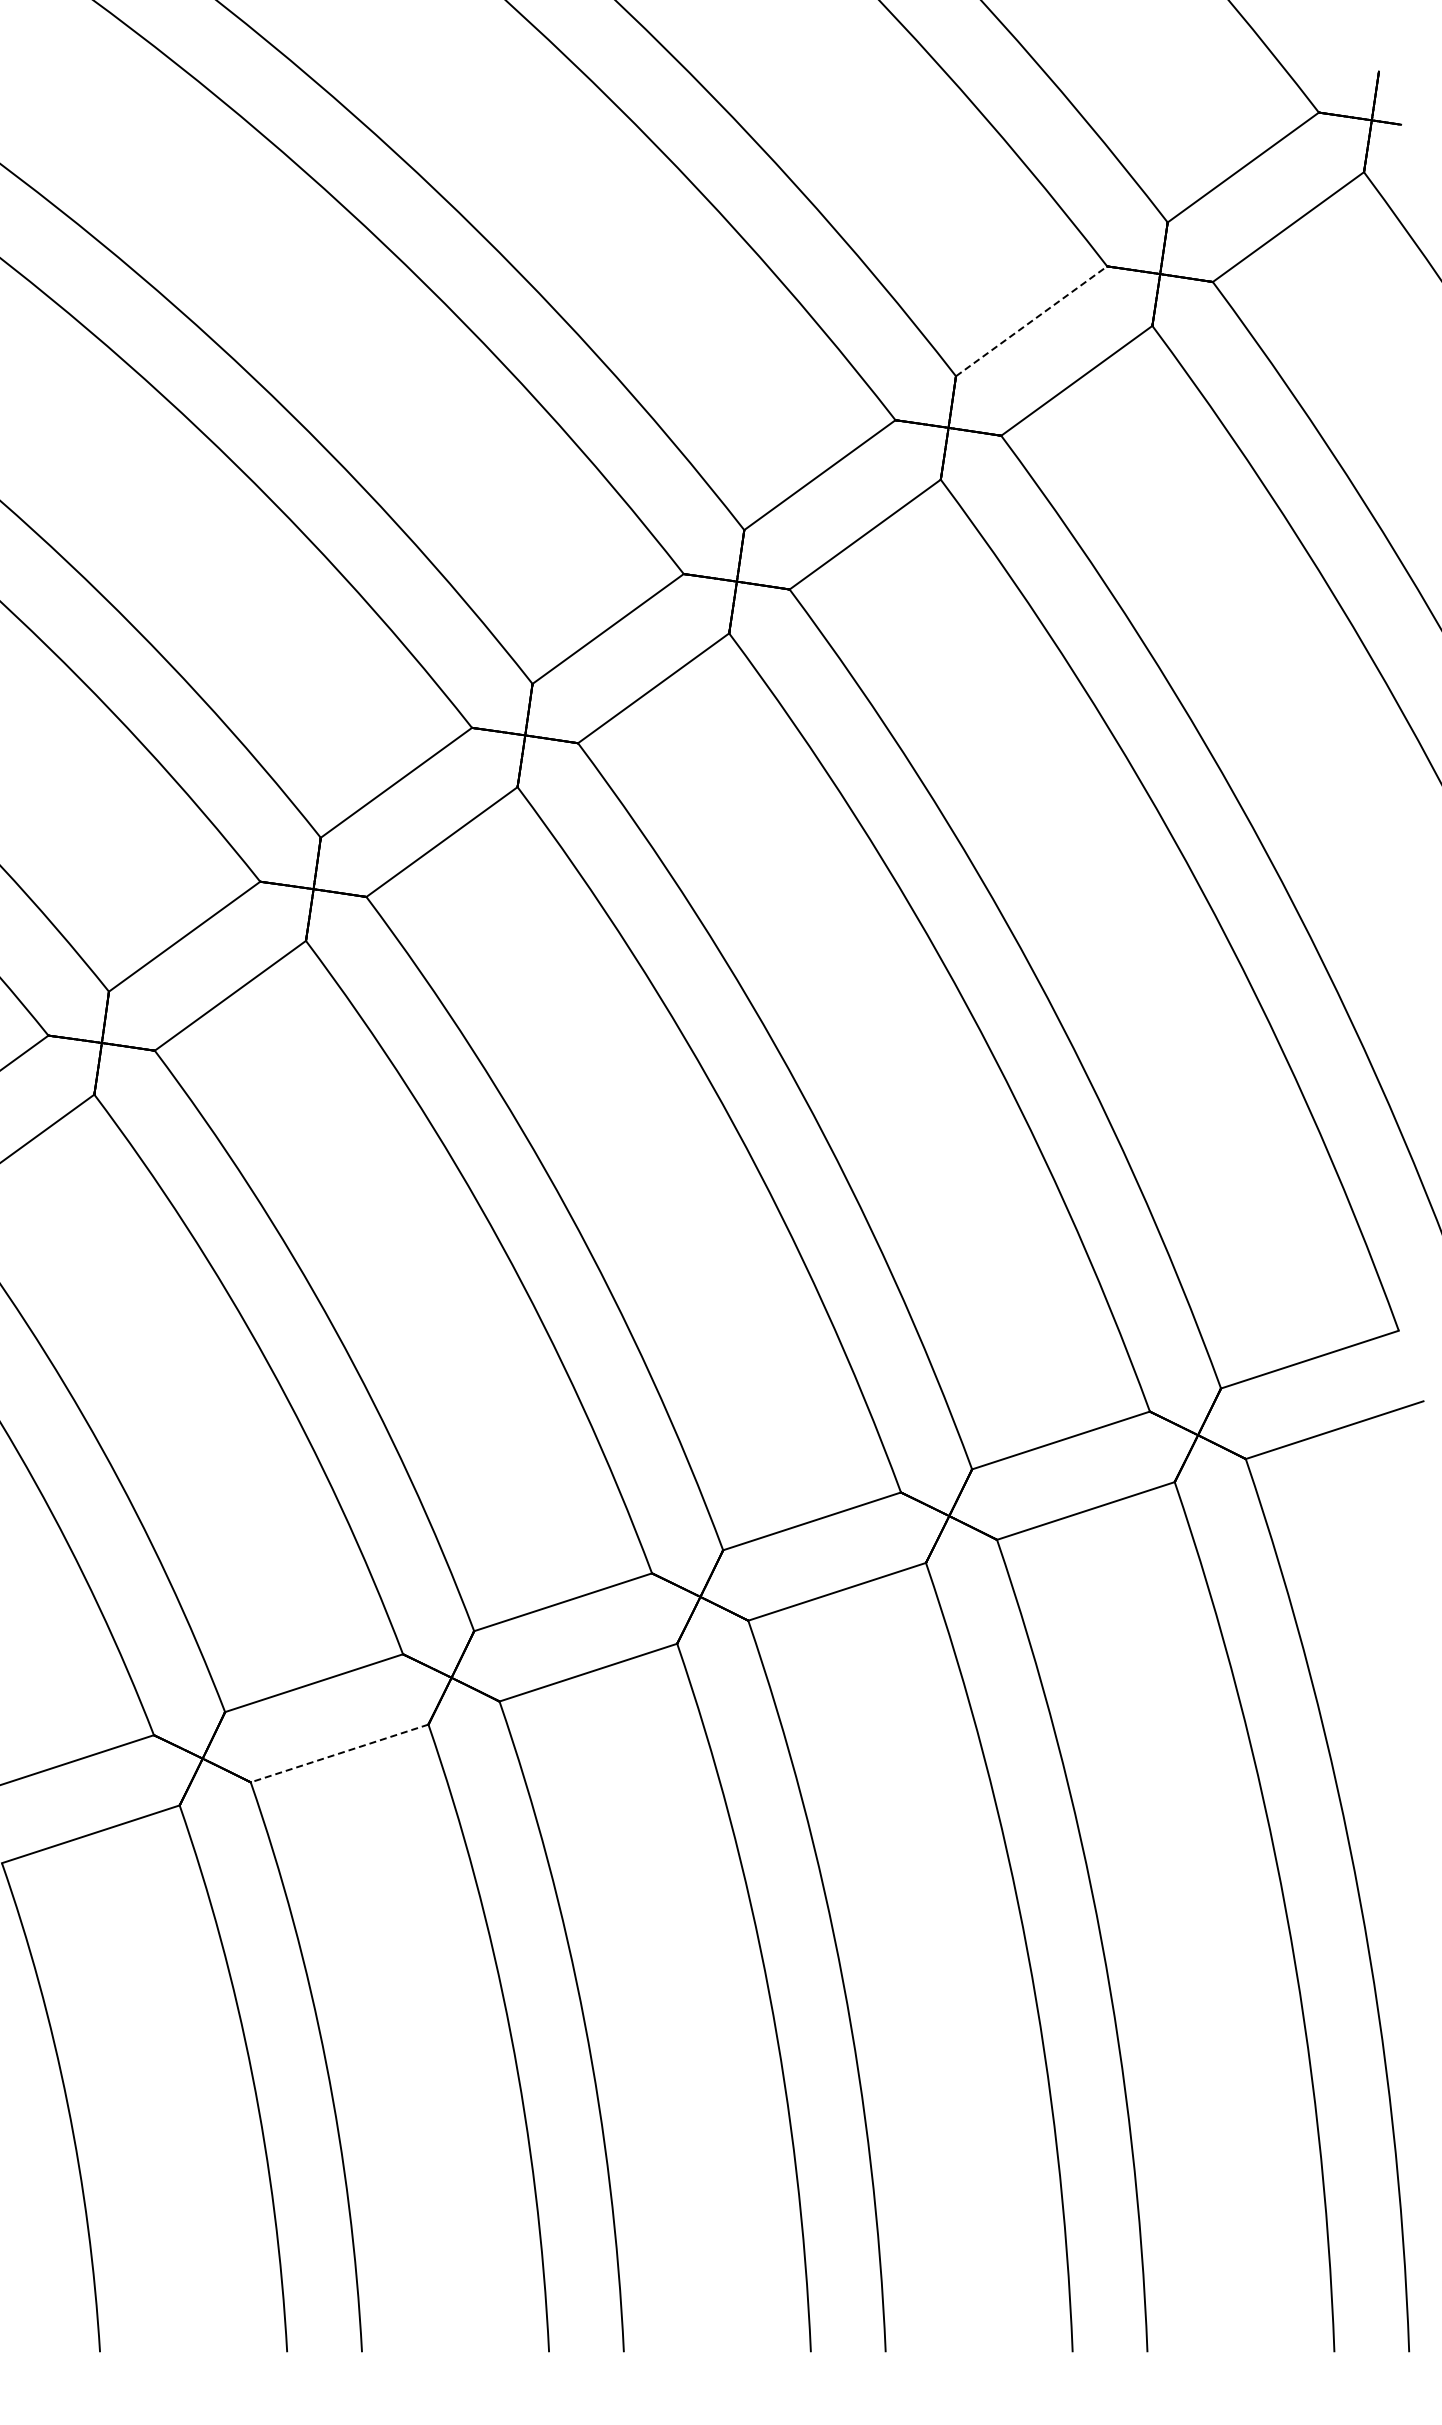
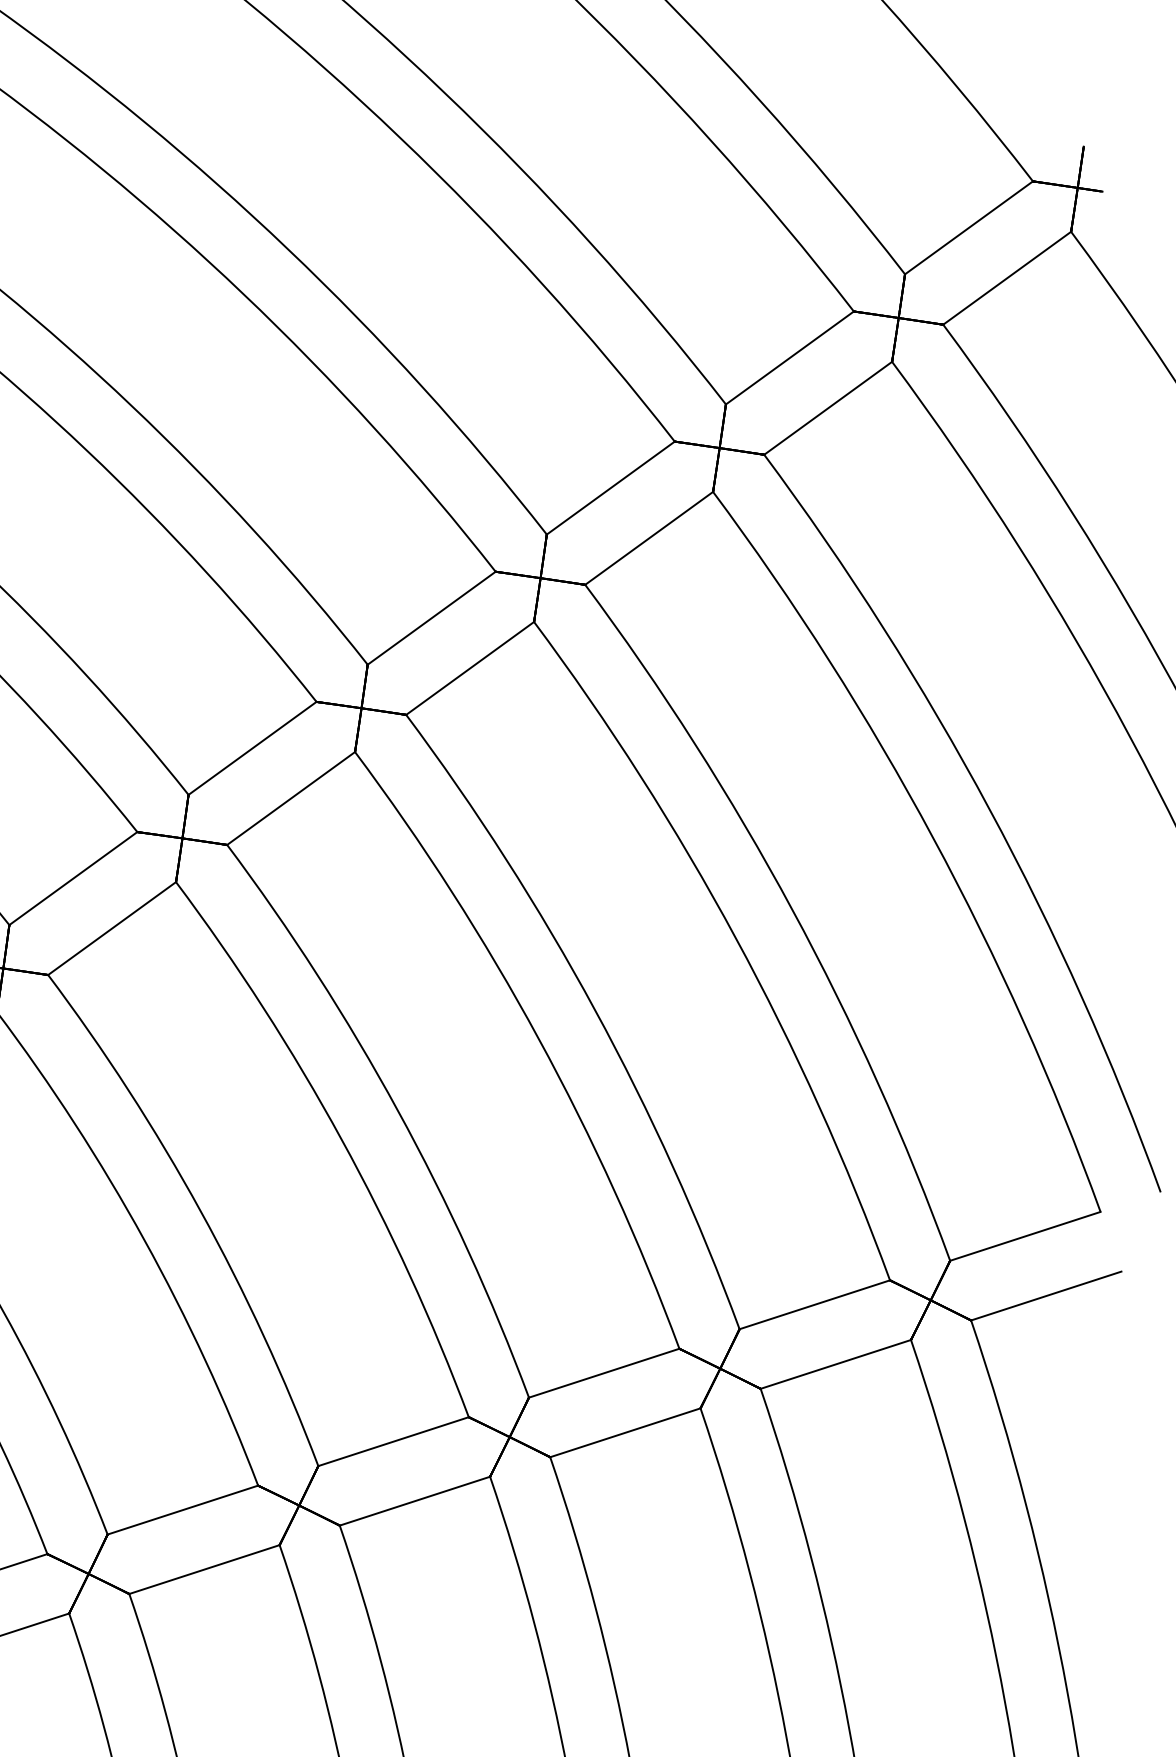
line: (1032, 321) -> (790, 358), dashed -> solid
line: (339, 1753) -> (204, 1569), dashed -> solid

